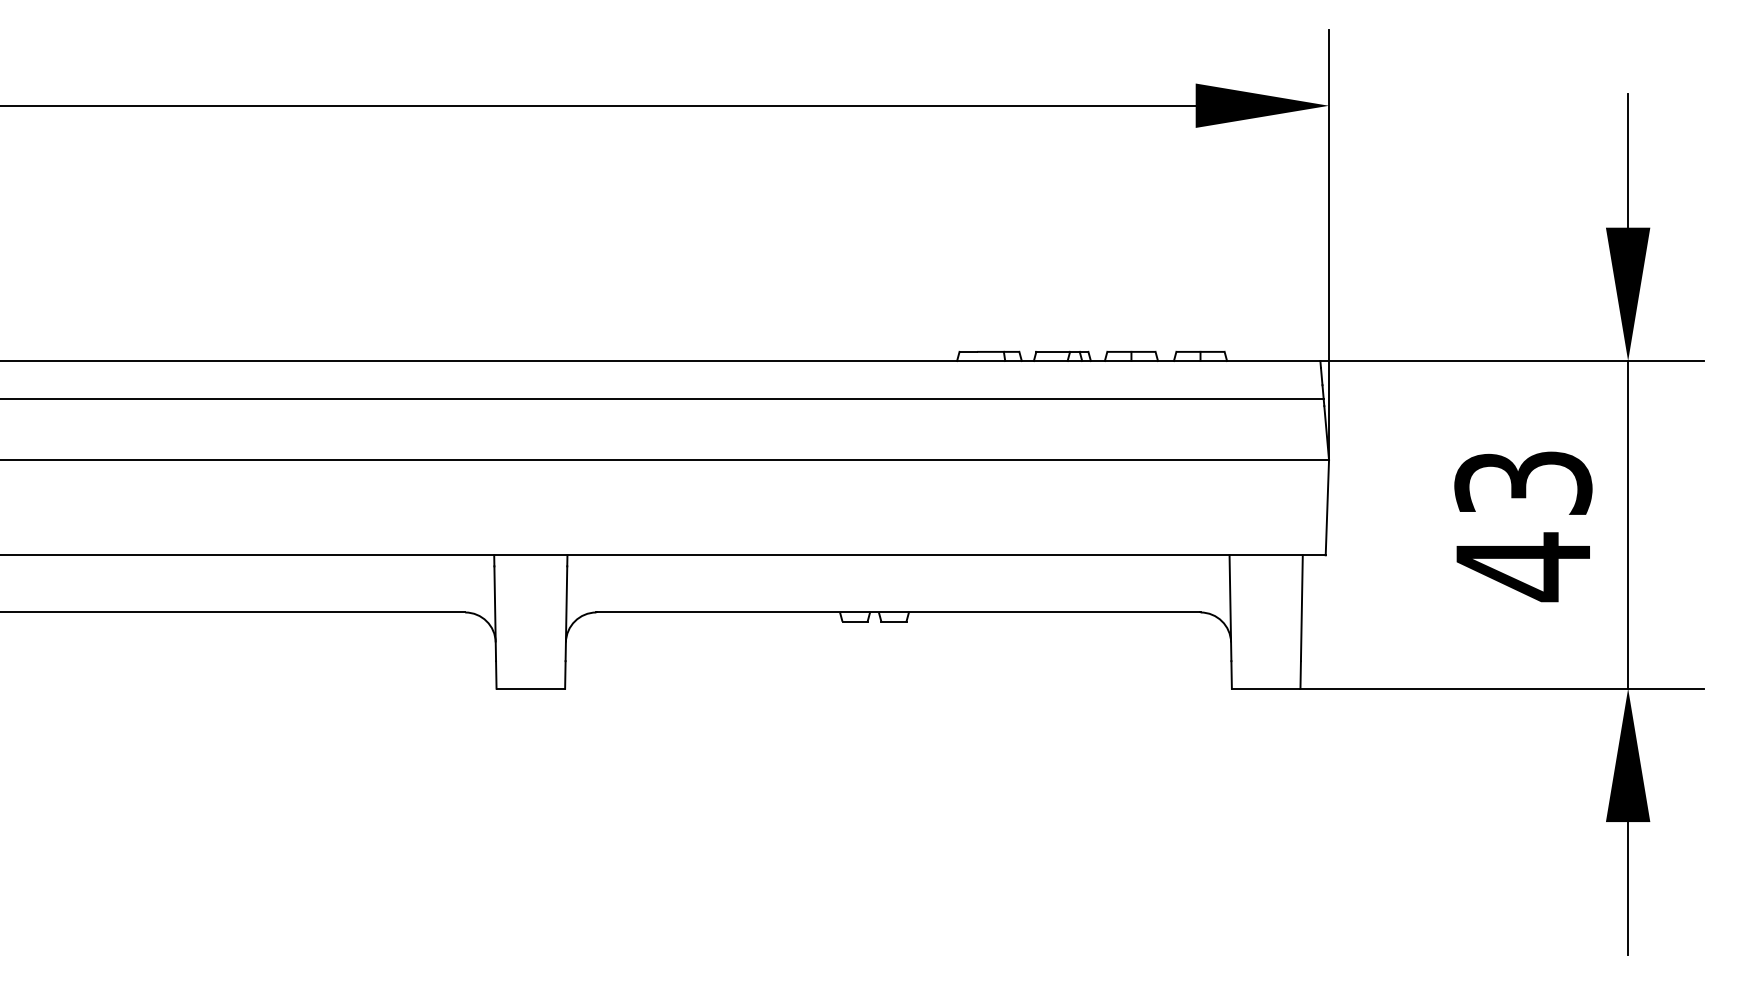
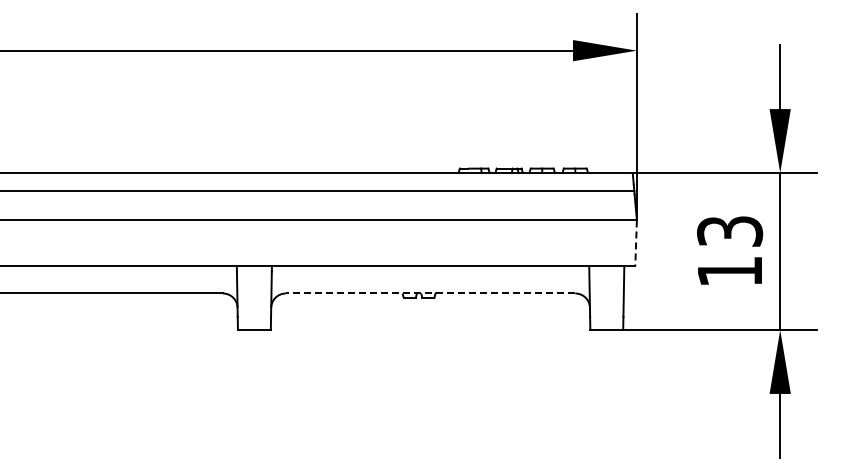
line: (1328, 508) -> (636, 243), solid -> dashed
text: (1522, 566) -> (729, 271), 43 -> 13
line: (898, 612) -> (430, 293), solid -> dashed

